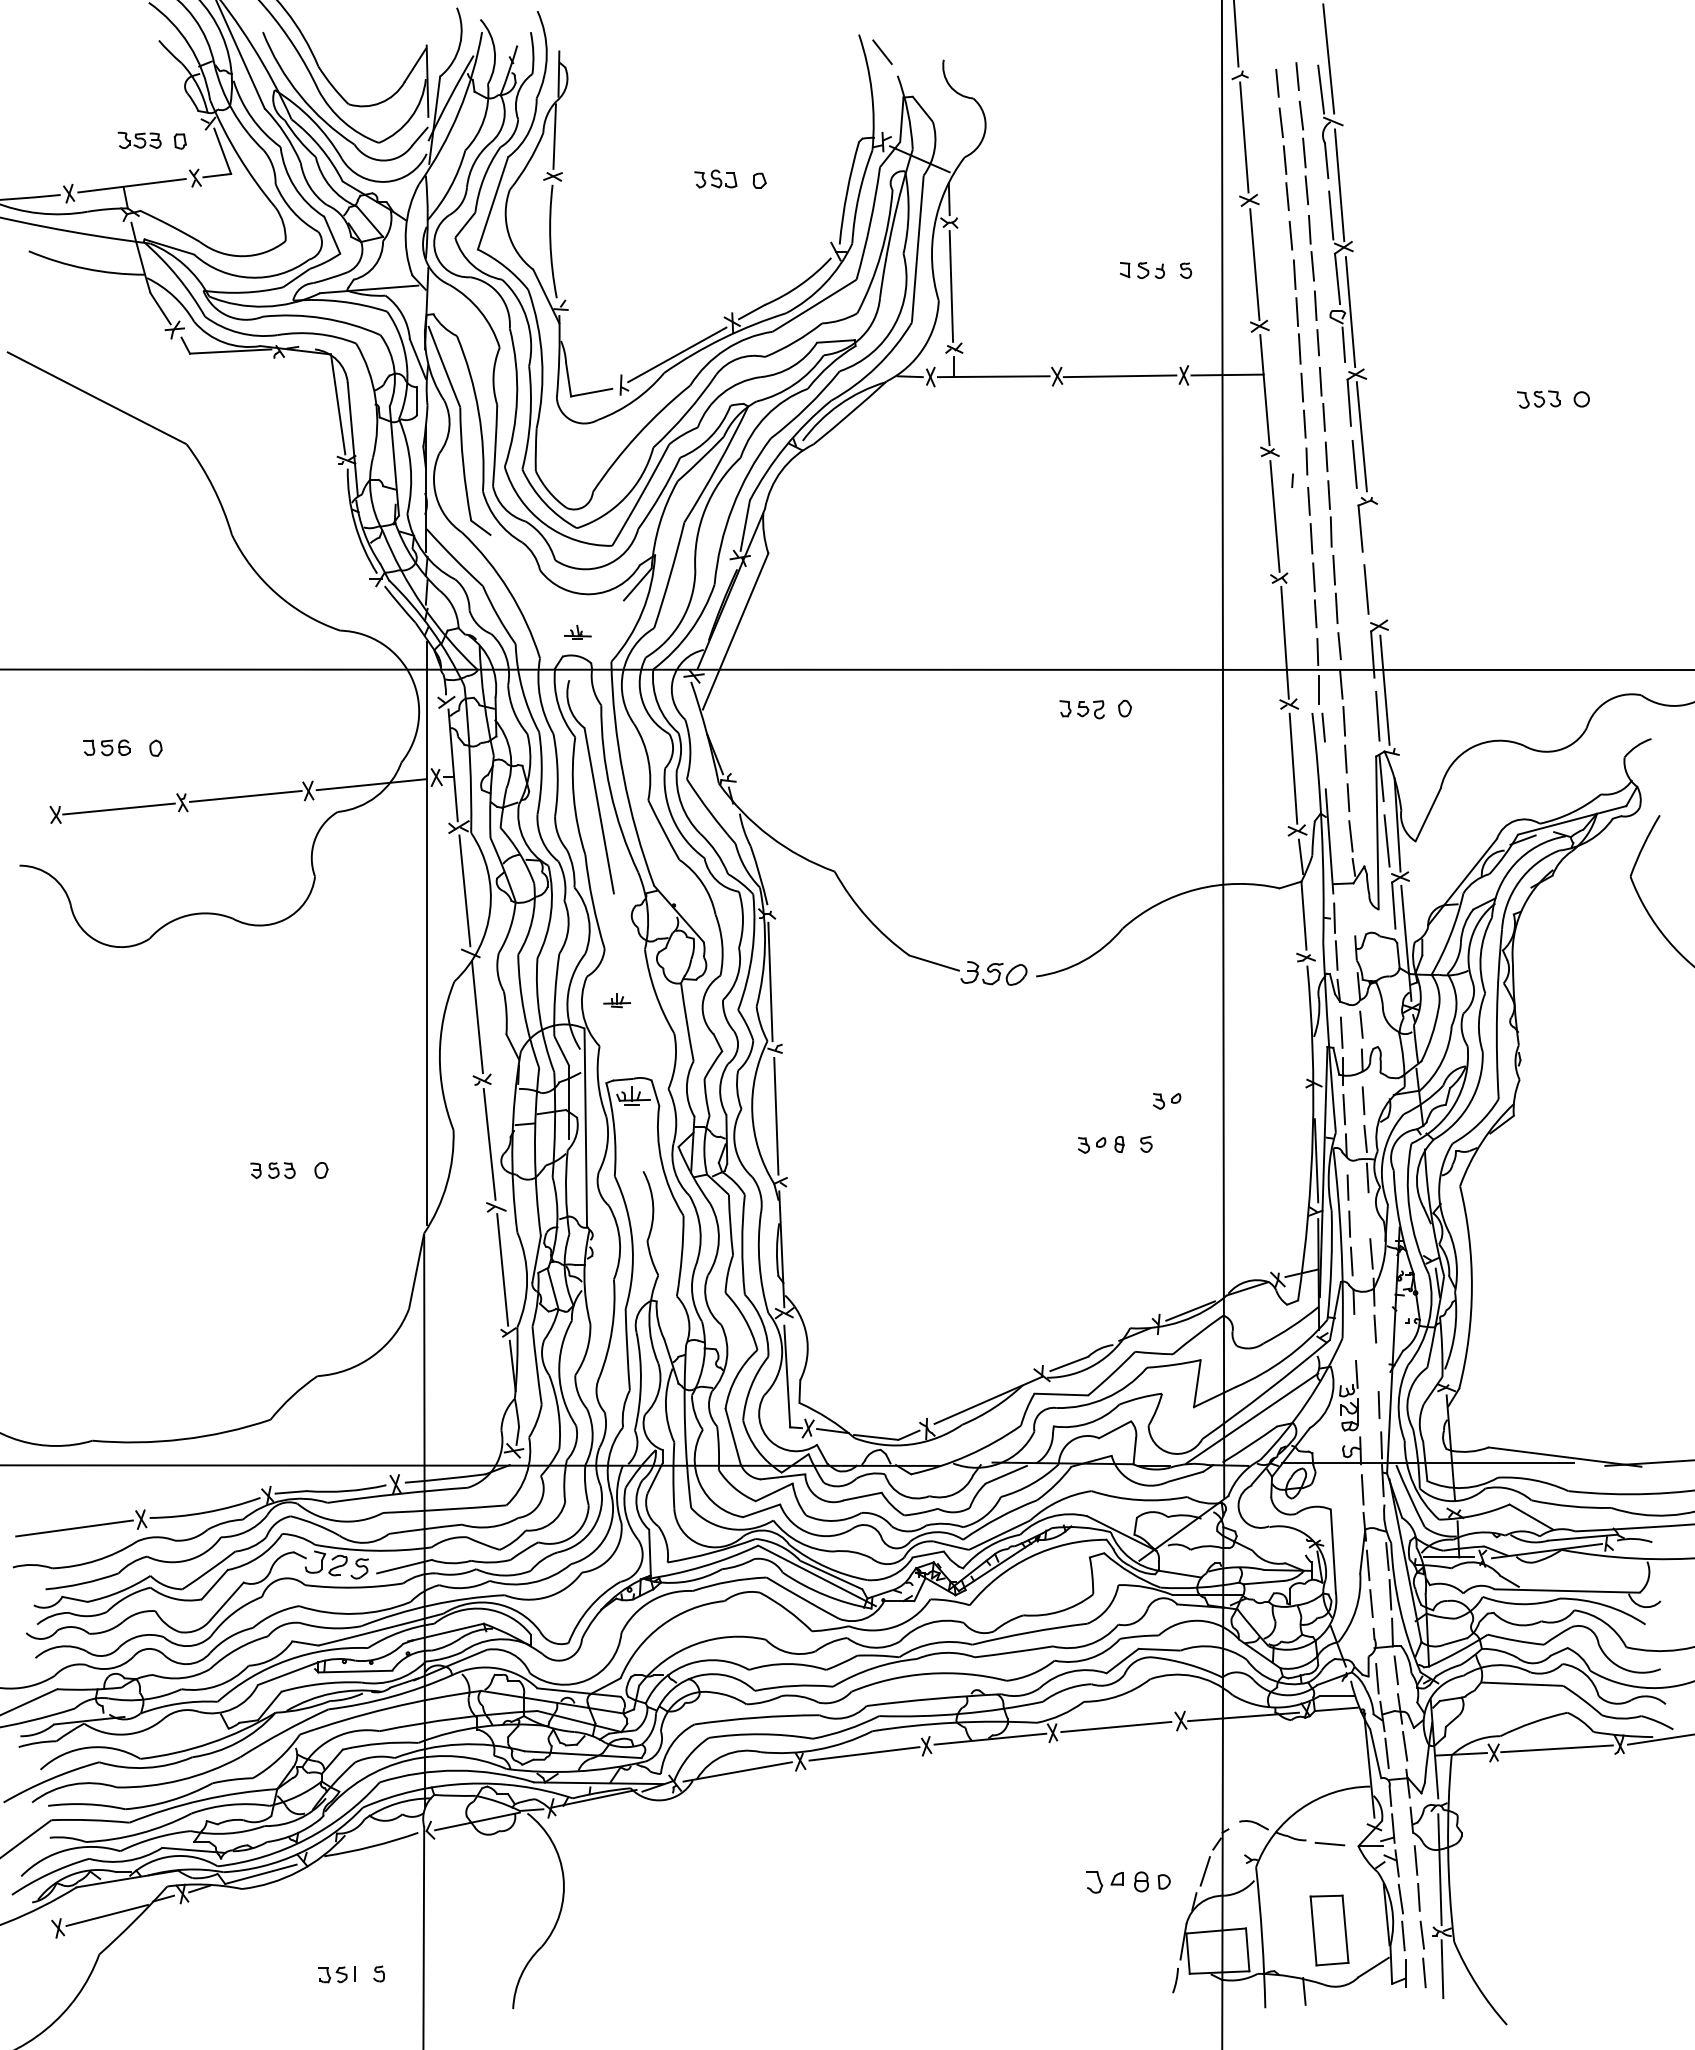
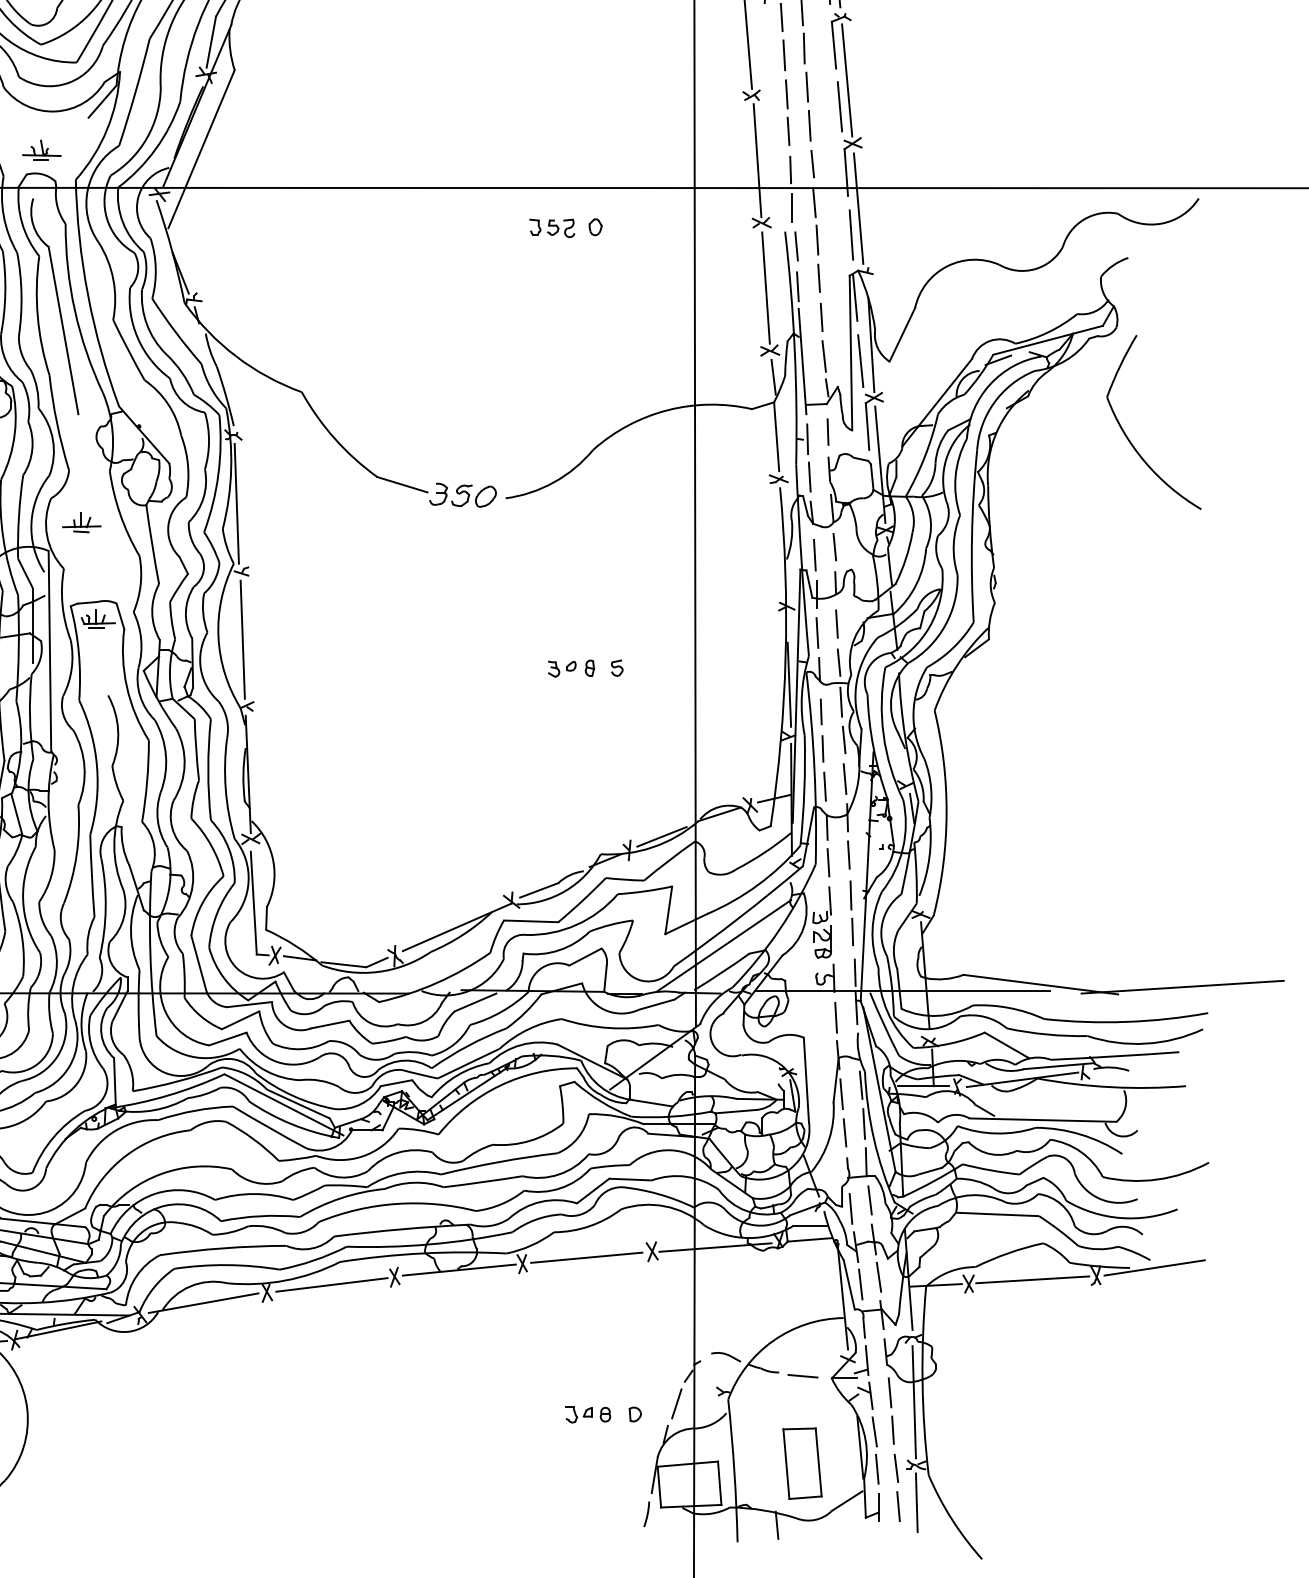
line: (1373, 563) -> (847, 80), added
part: (577, 632) -> (41, 150), size x1.43
line: (1324, 767) -> (797, 286), added
line: (1354, 910) -> (827, 431), added
part: (616, 1000) -> (81, 522), size x1.43
part: (1167, 1101) -> (638, 624), removed
line: (1370, 1215) -> (843, 740), added
line: (1355, 1336) -> (828, 862), added
line: (1376, 1368) -> (850, 894), added
part: (1117, 1882) -> (587, 1415), size x0.71

